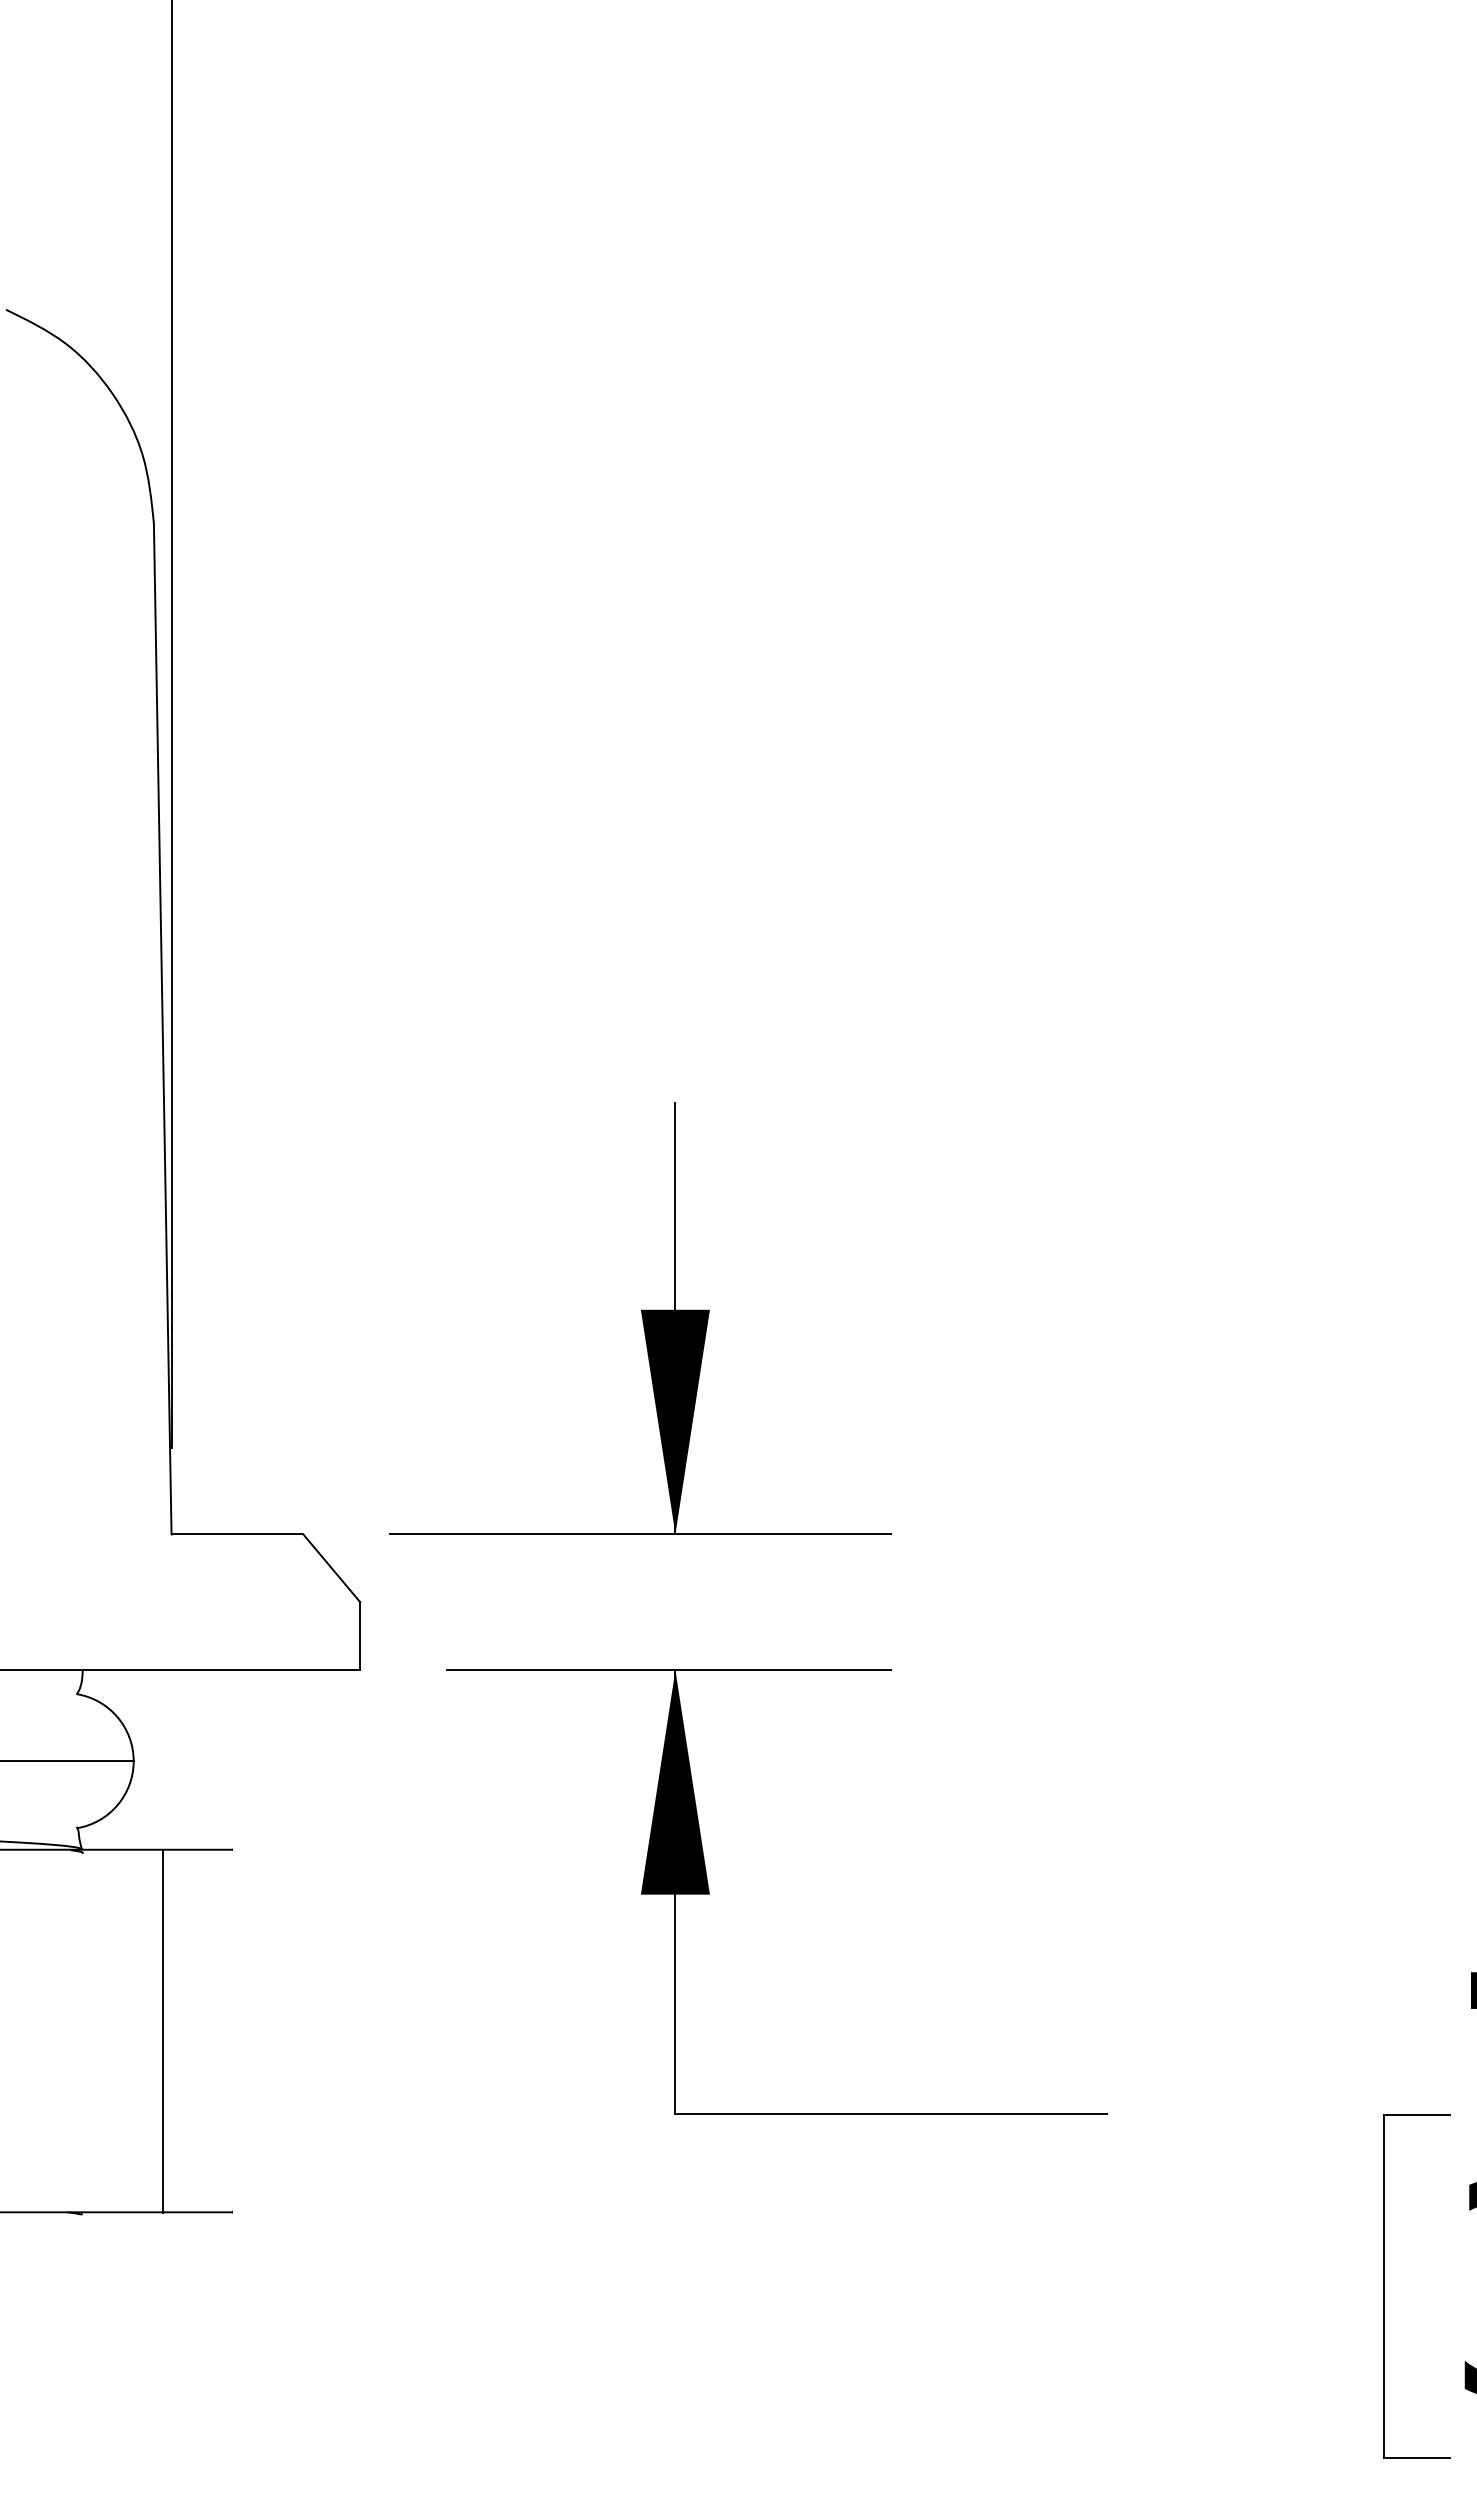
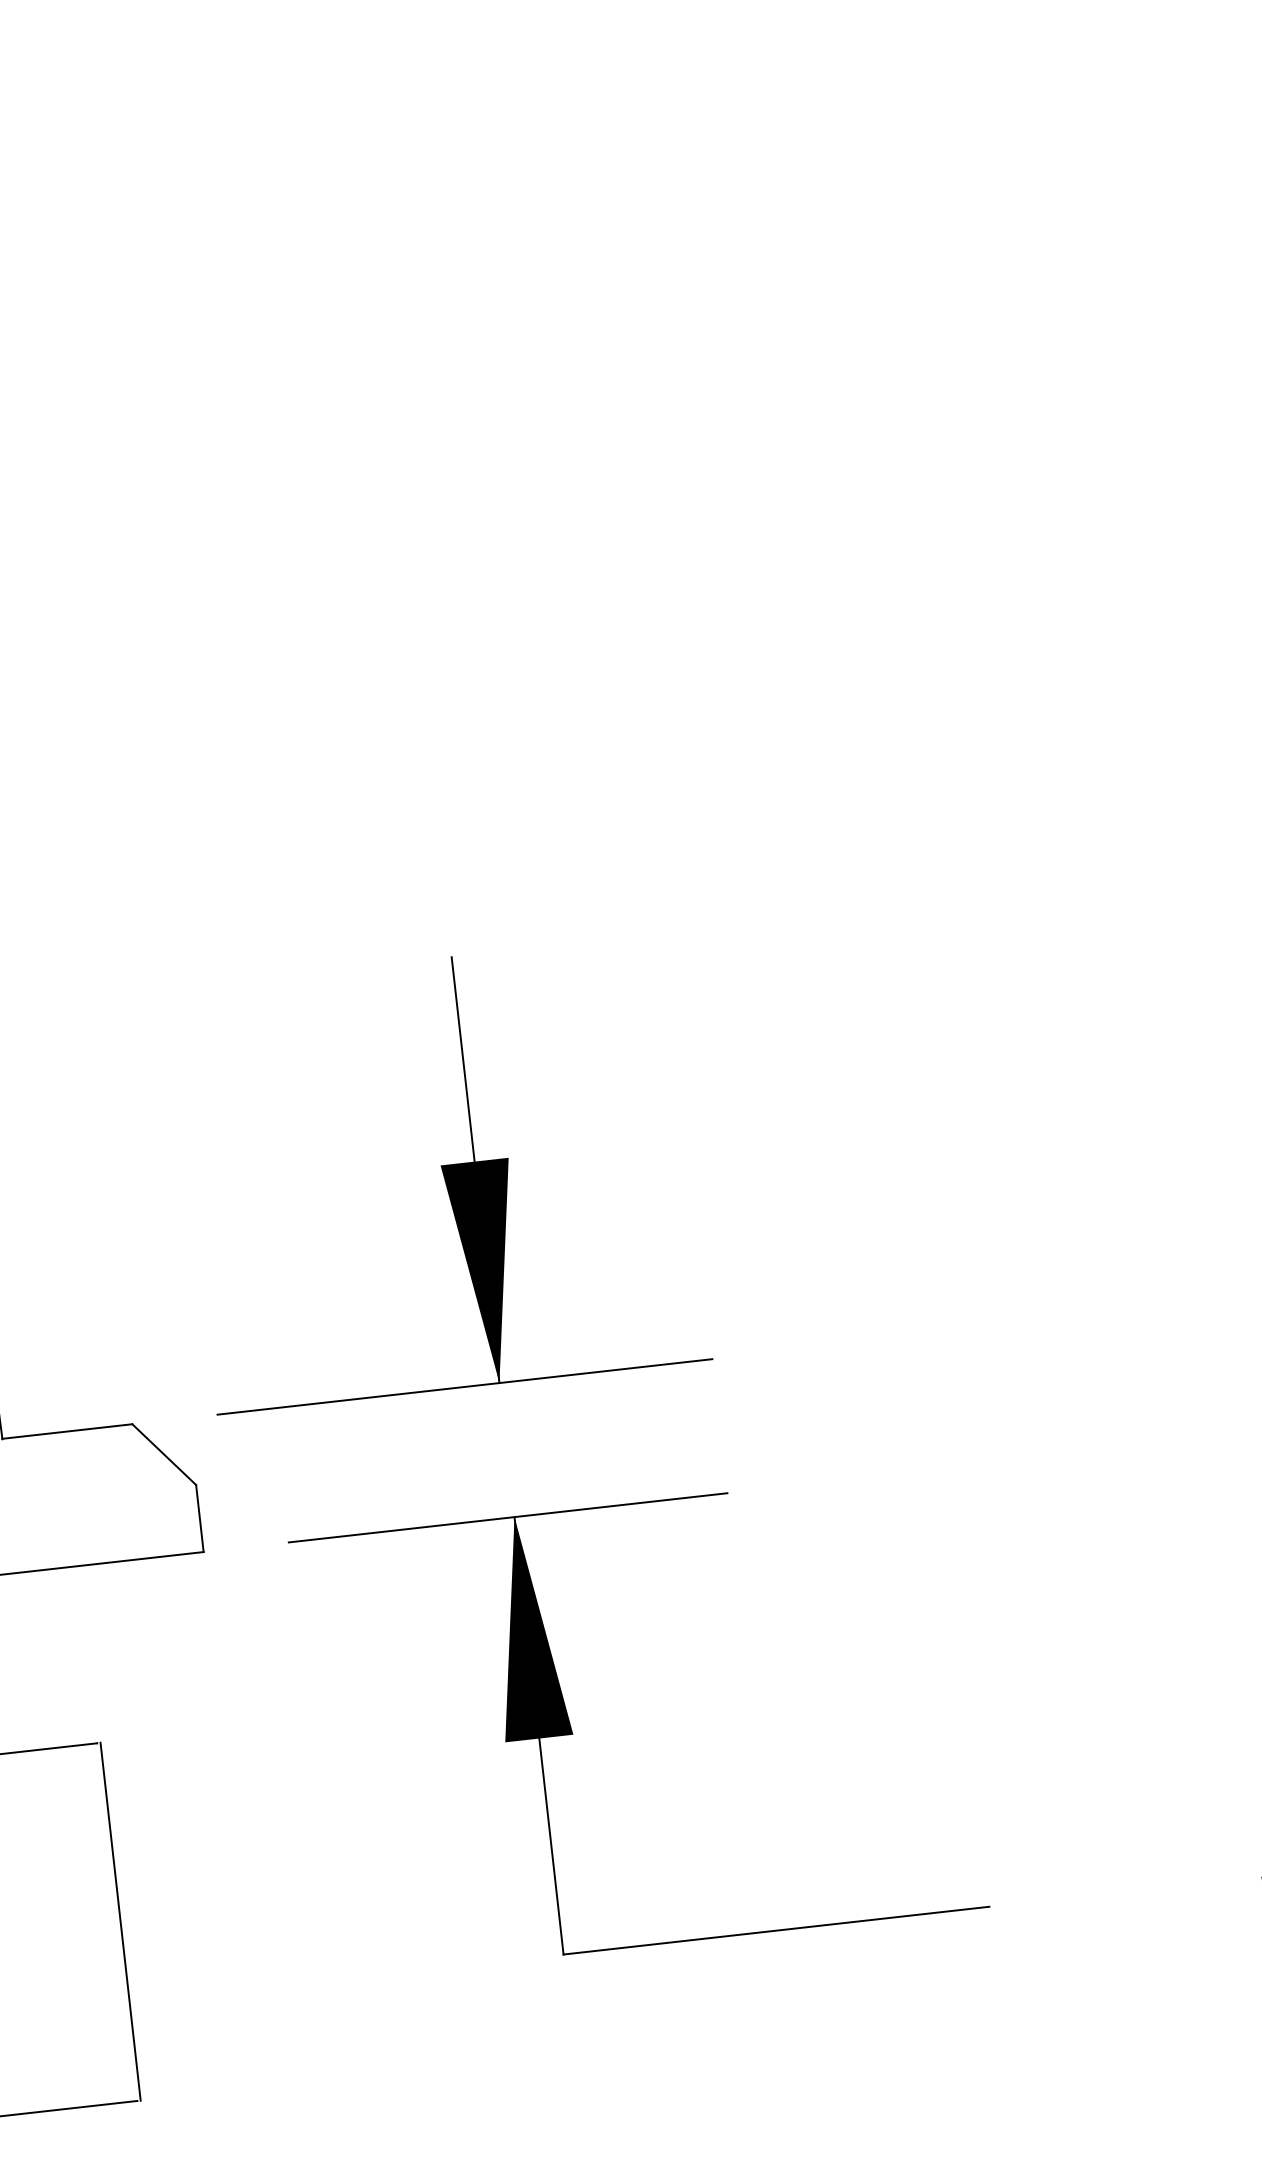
line: (162, 2030) -> (120, 1921), moved

